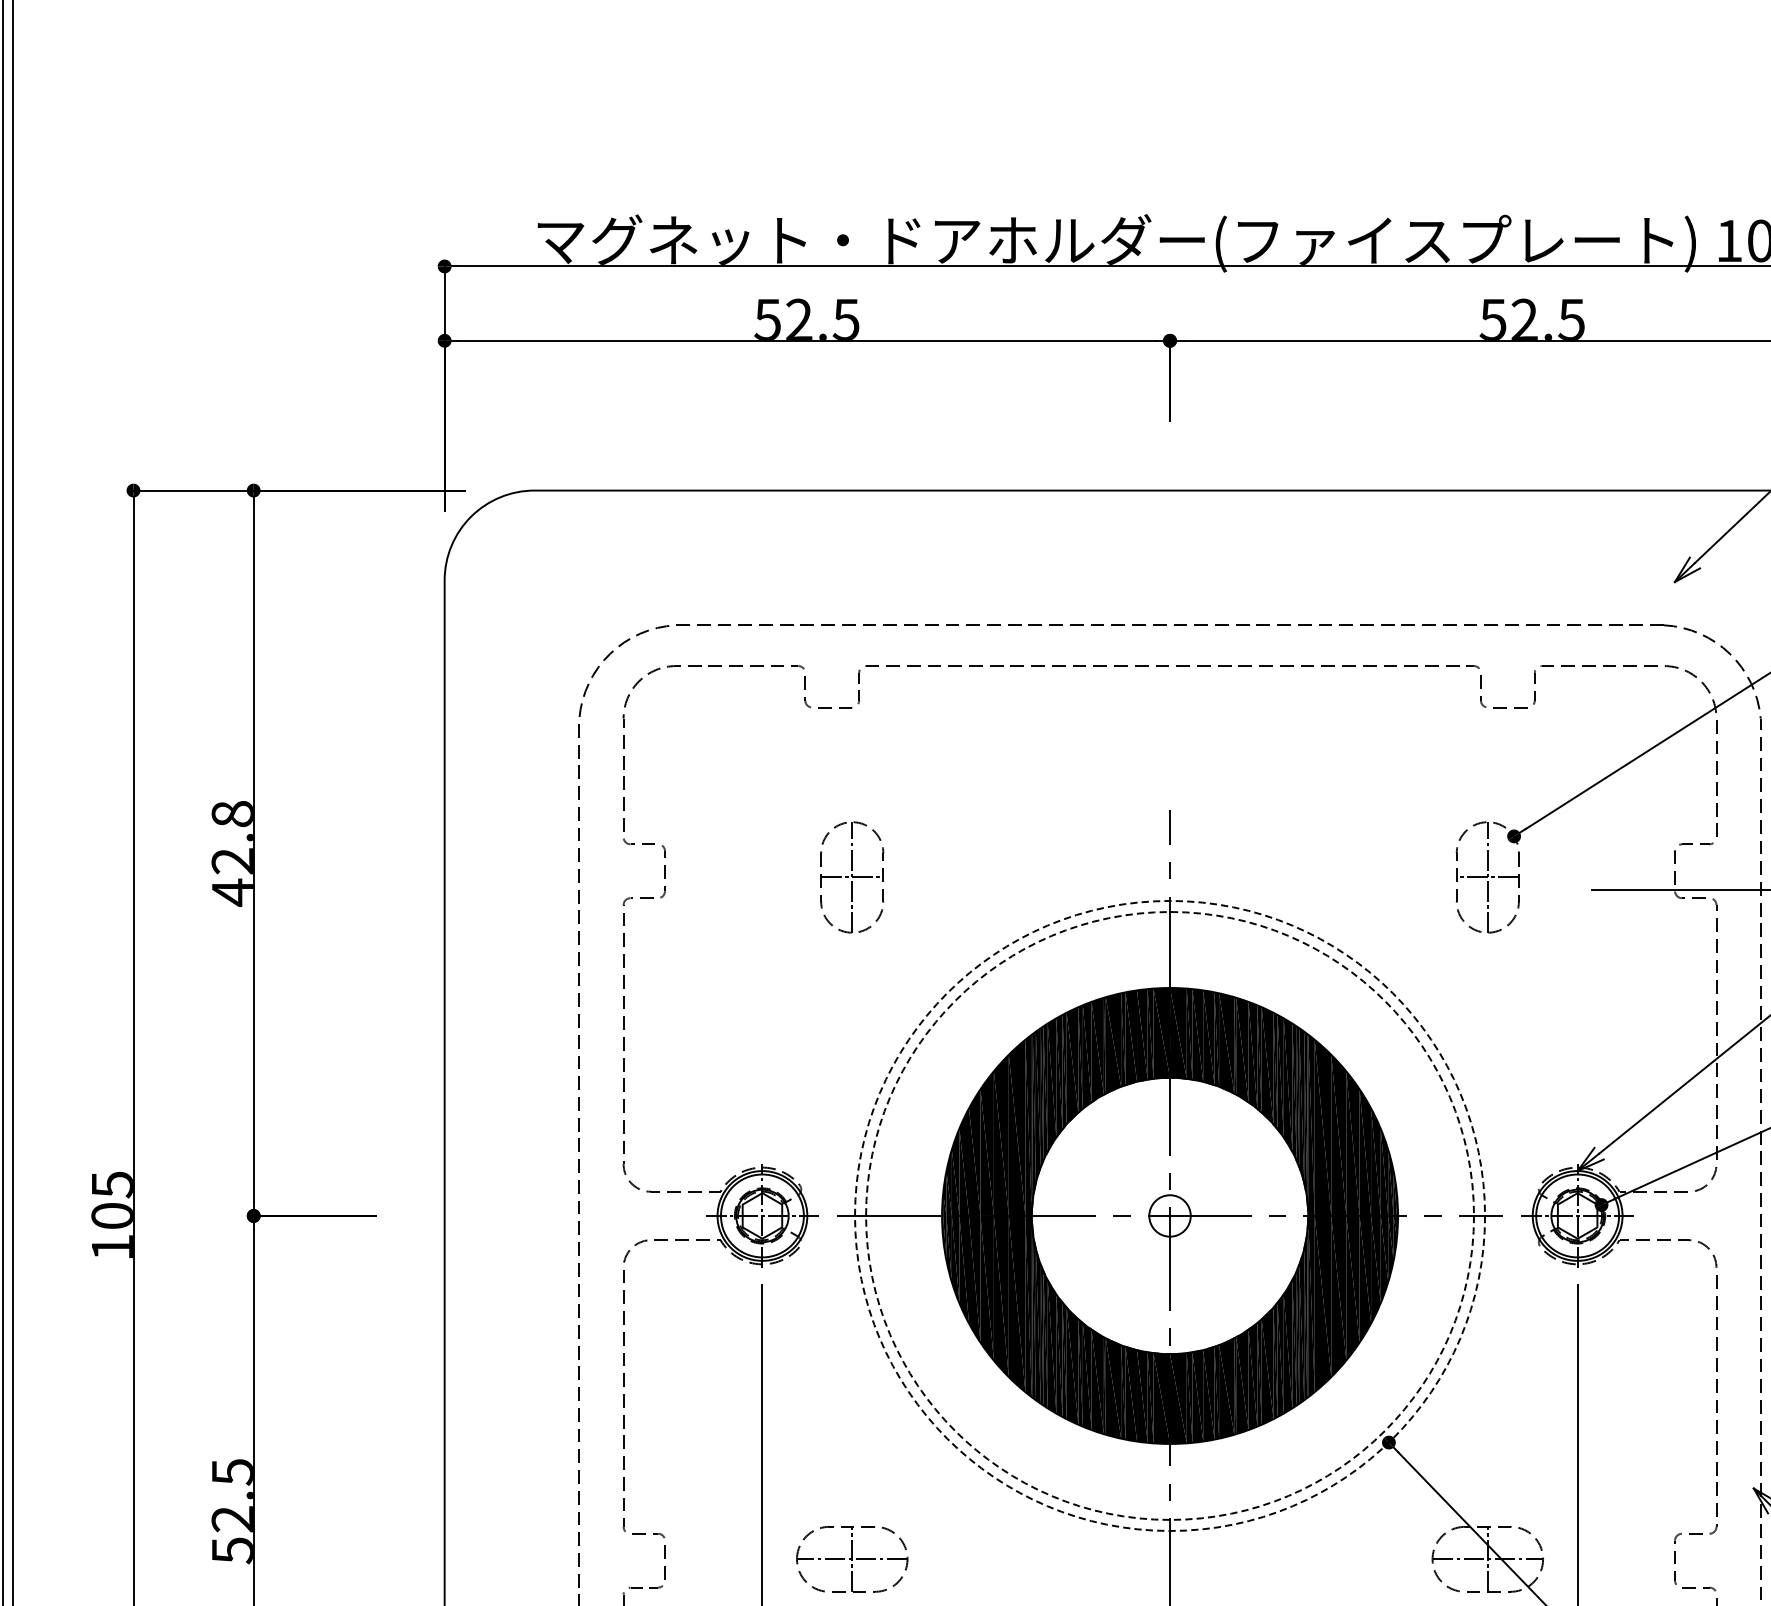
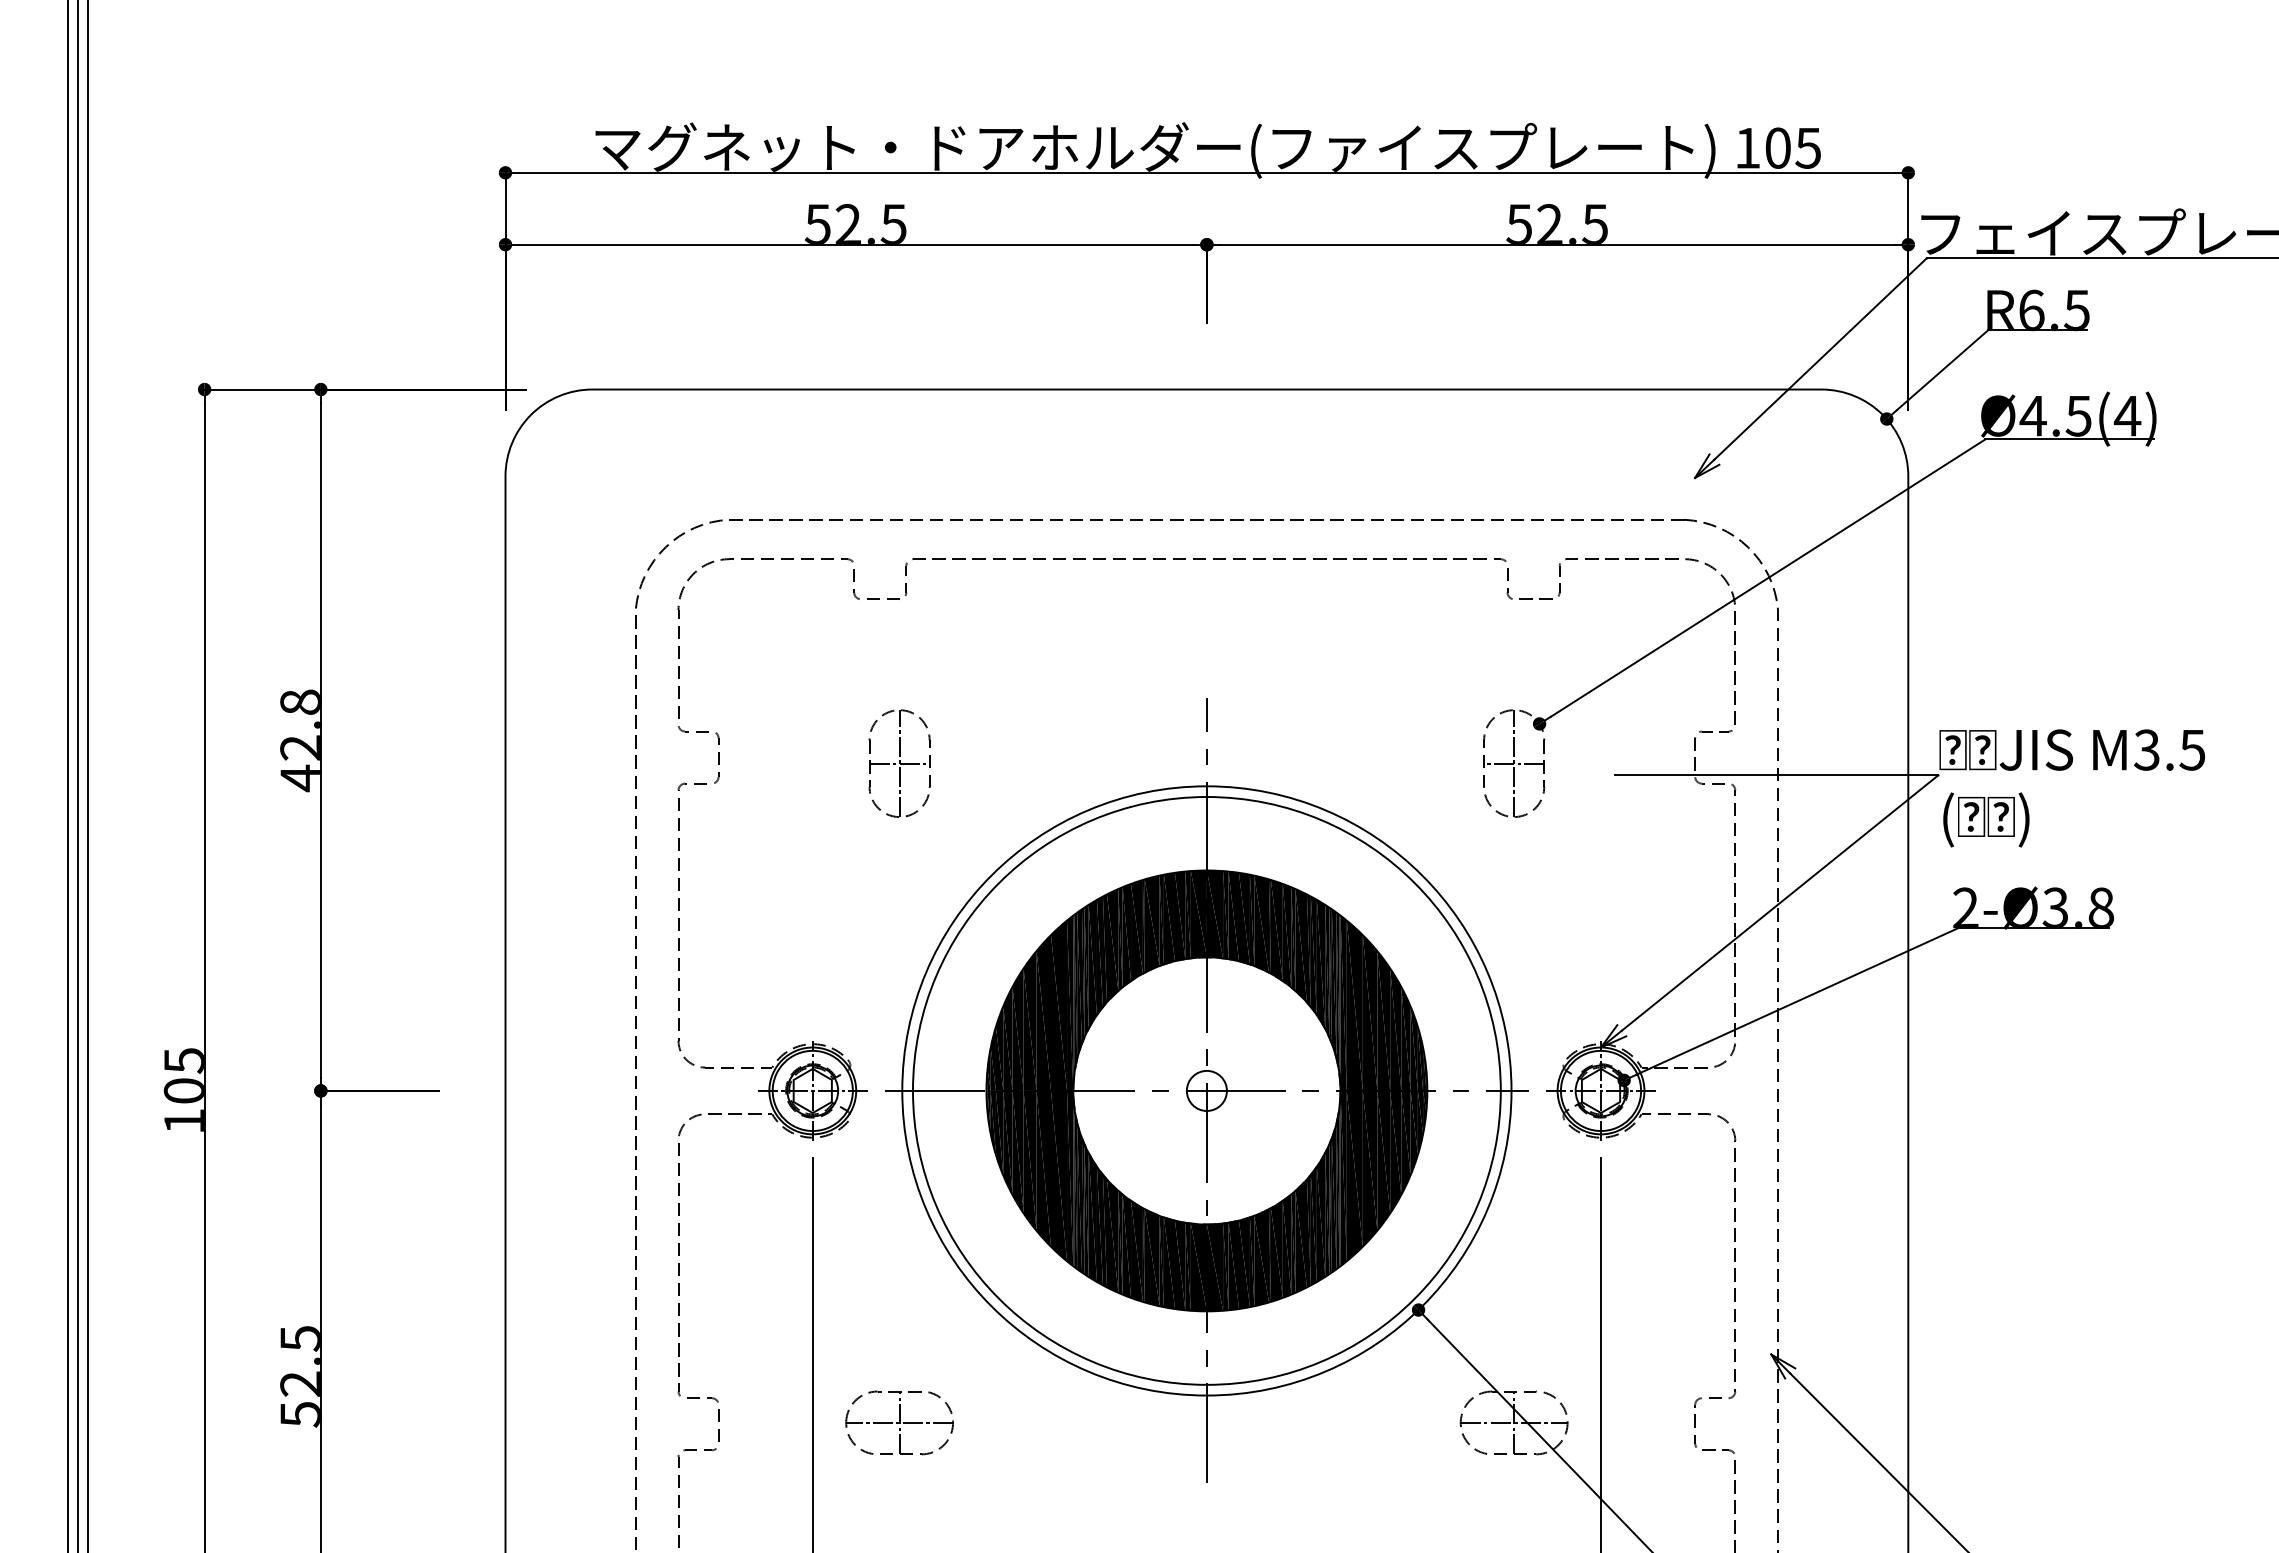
circle: (1169, 1215) -> (1206, 1090), dashed -> solid
circle: (1169, 1215) -> (1206, 1090), dashed -> solid

